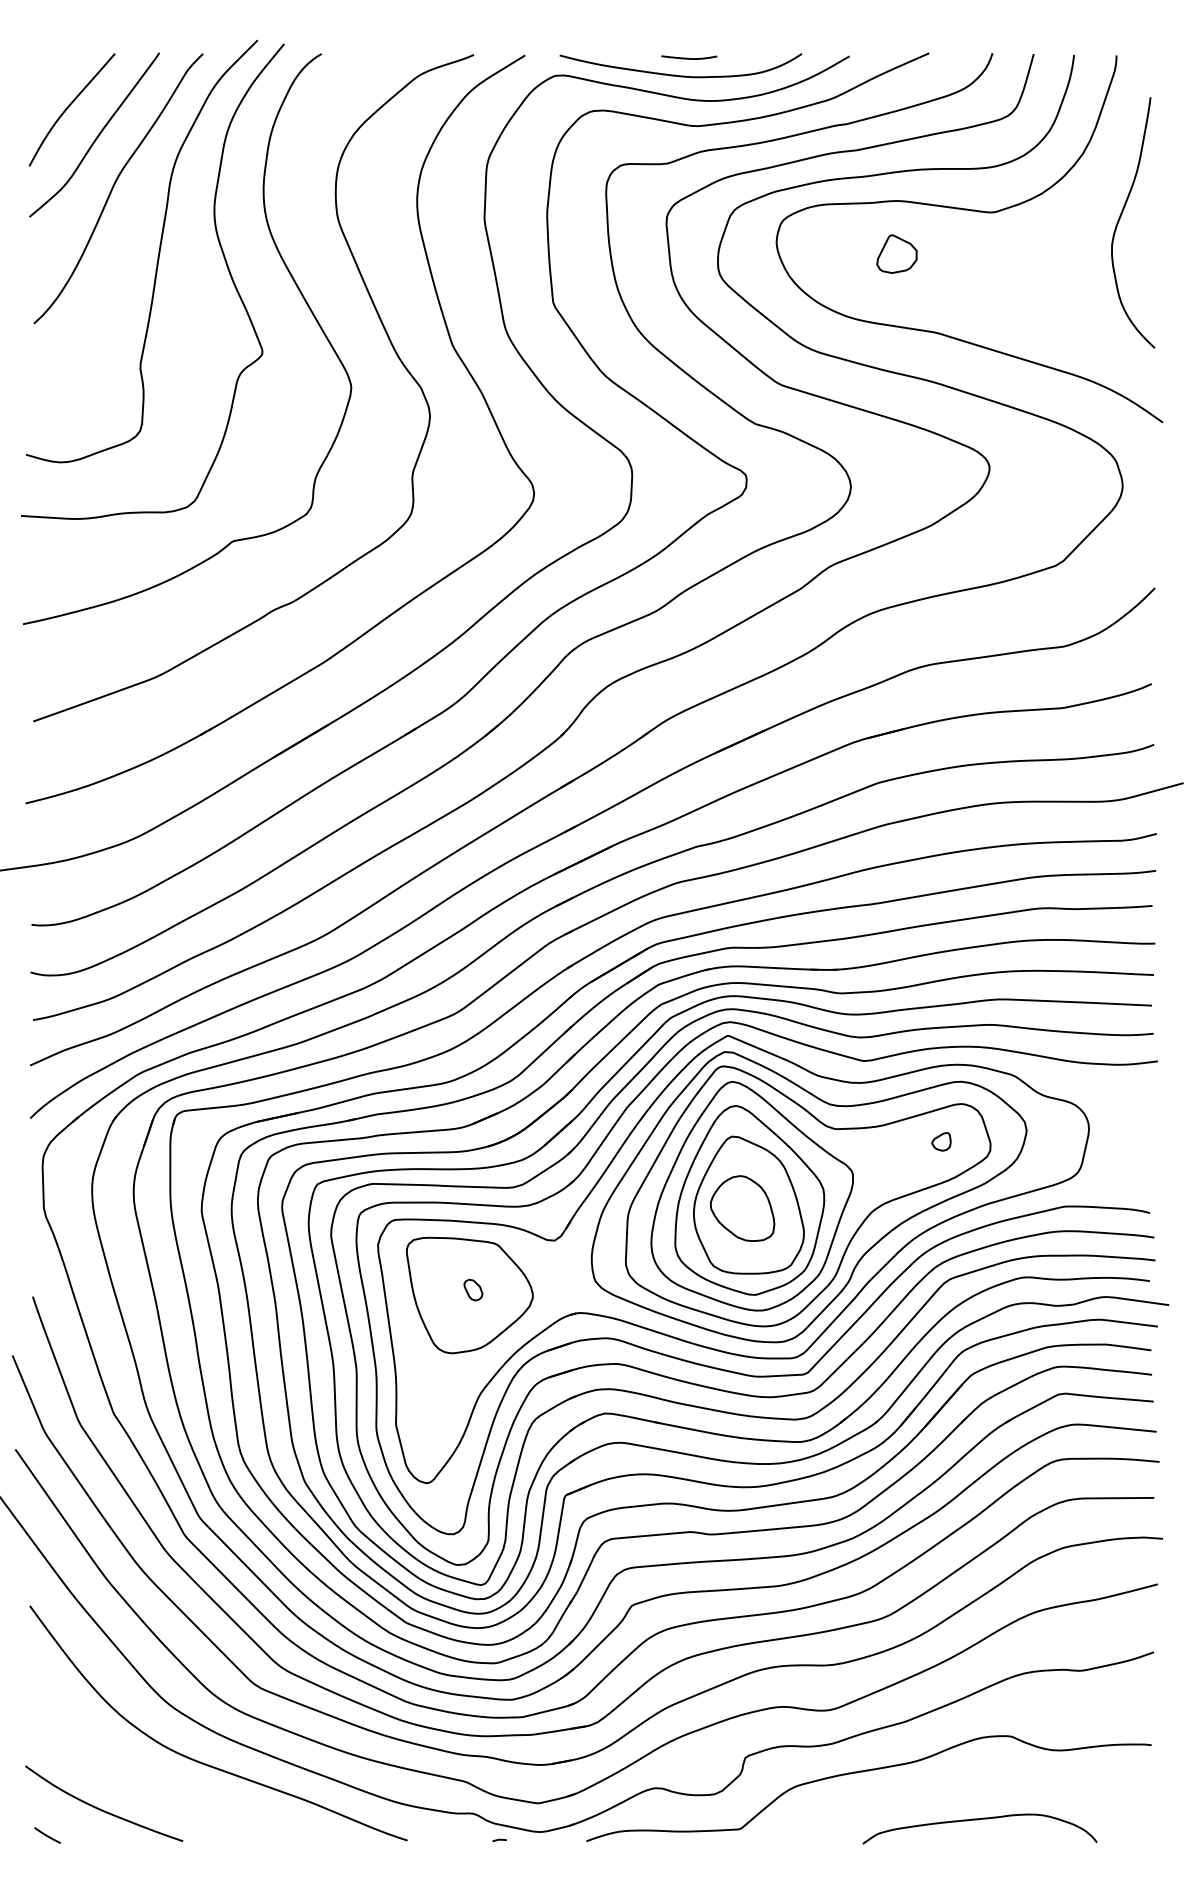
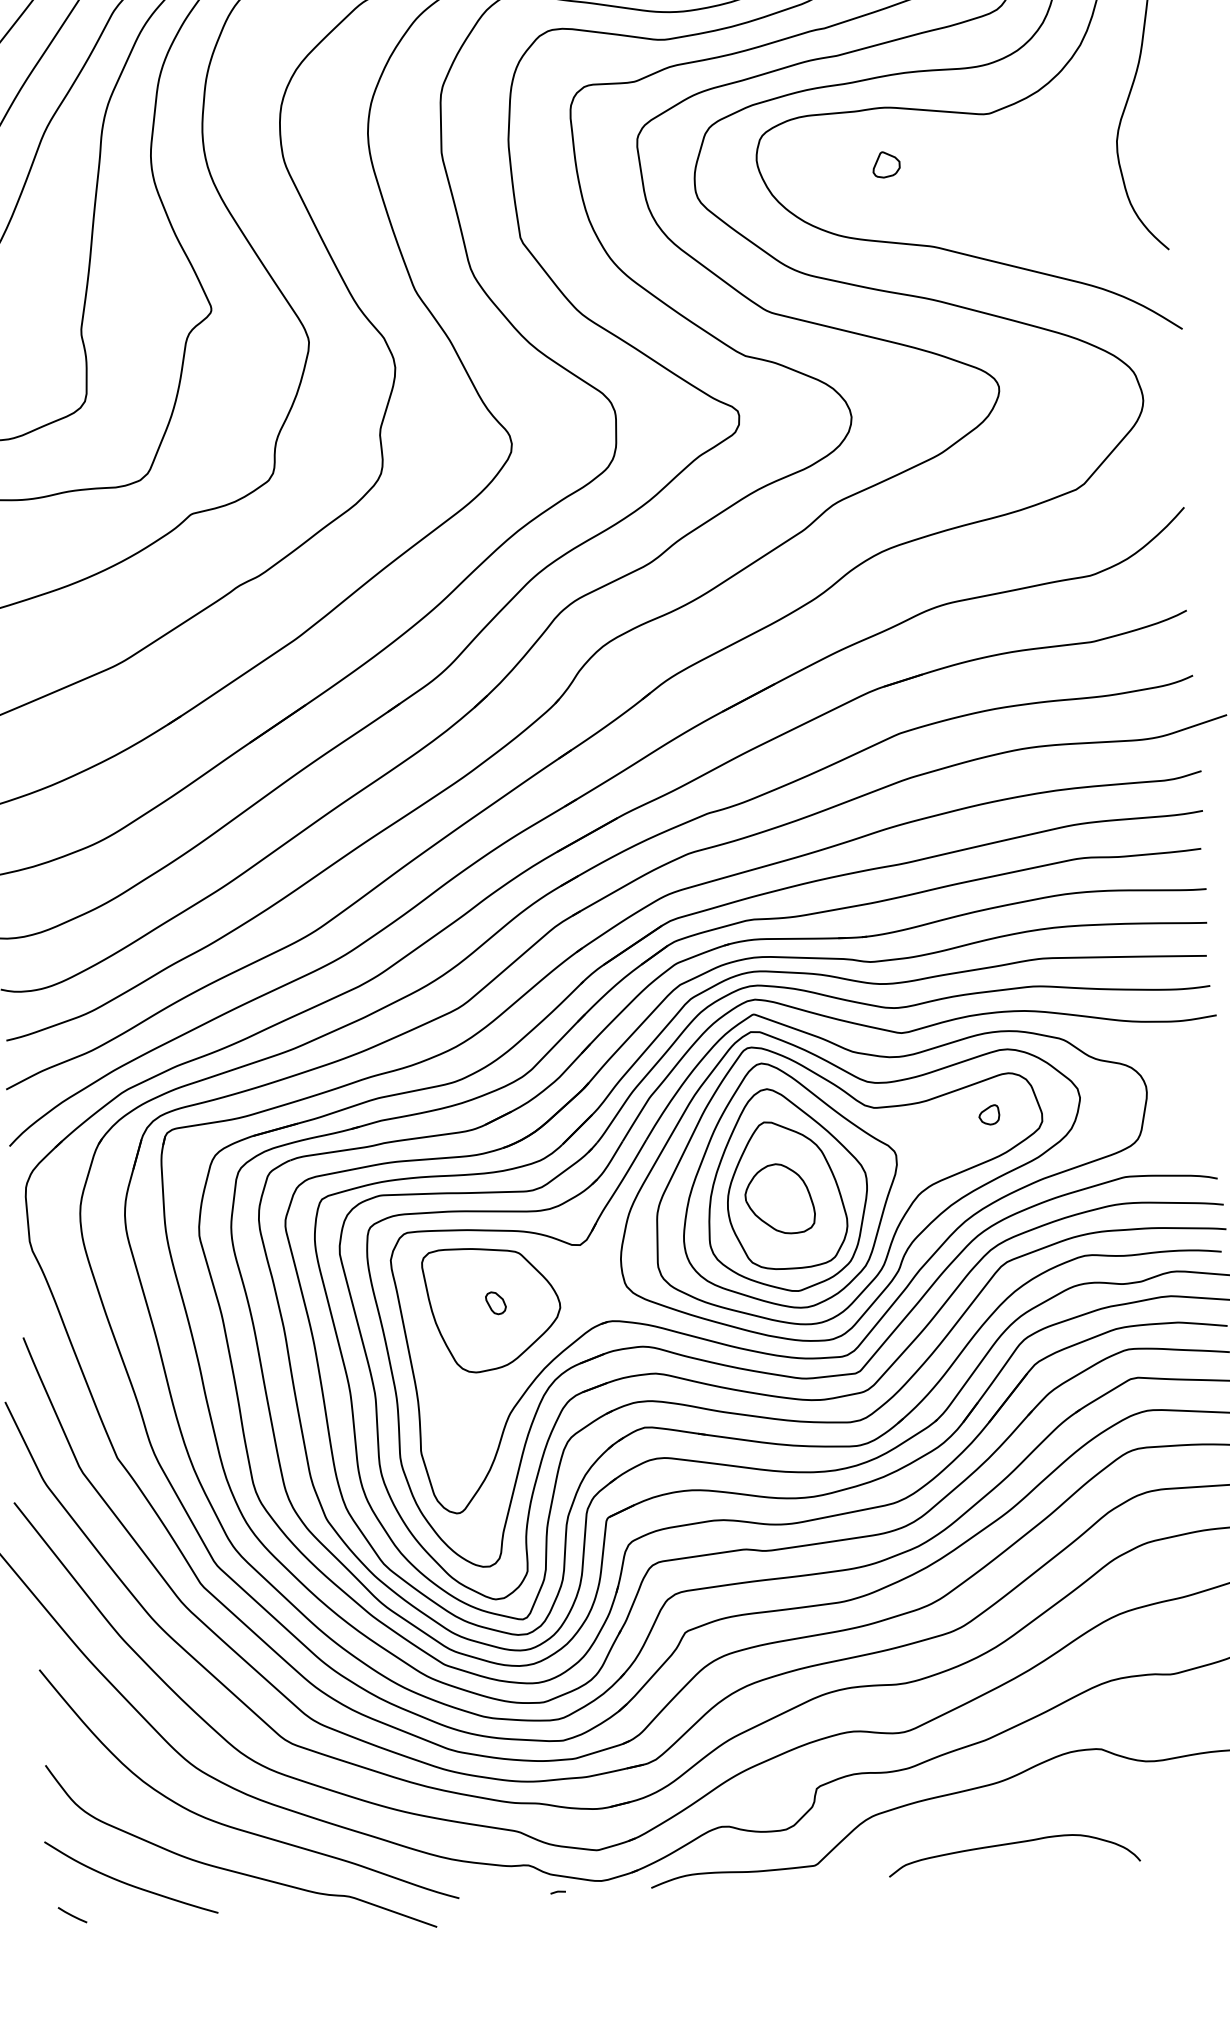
part: (896, 253) -> (886, 164), size x0.62
curve: (199, 1802) -> (233, 1870), added
curve: (978, 1820) -> (1012, 1844), moved

